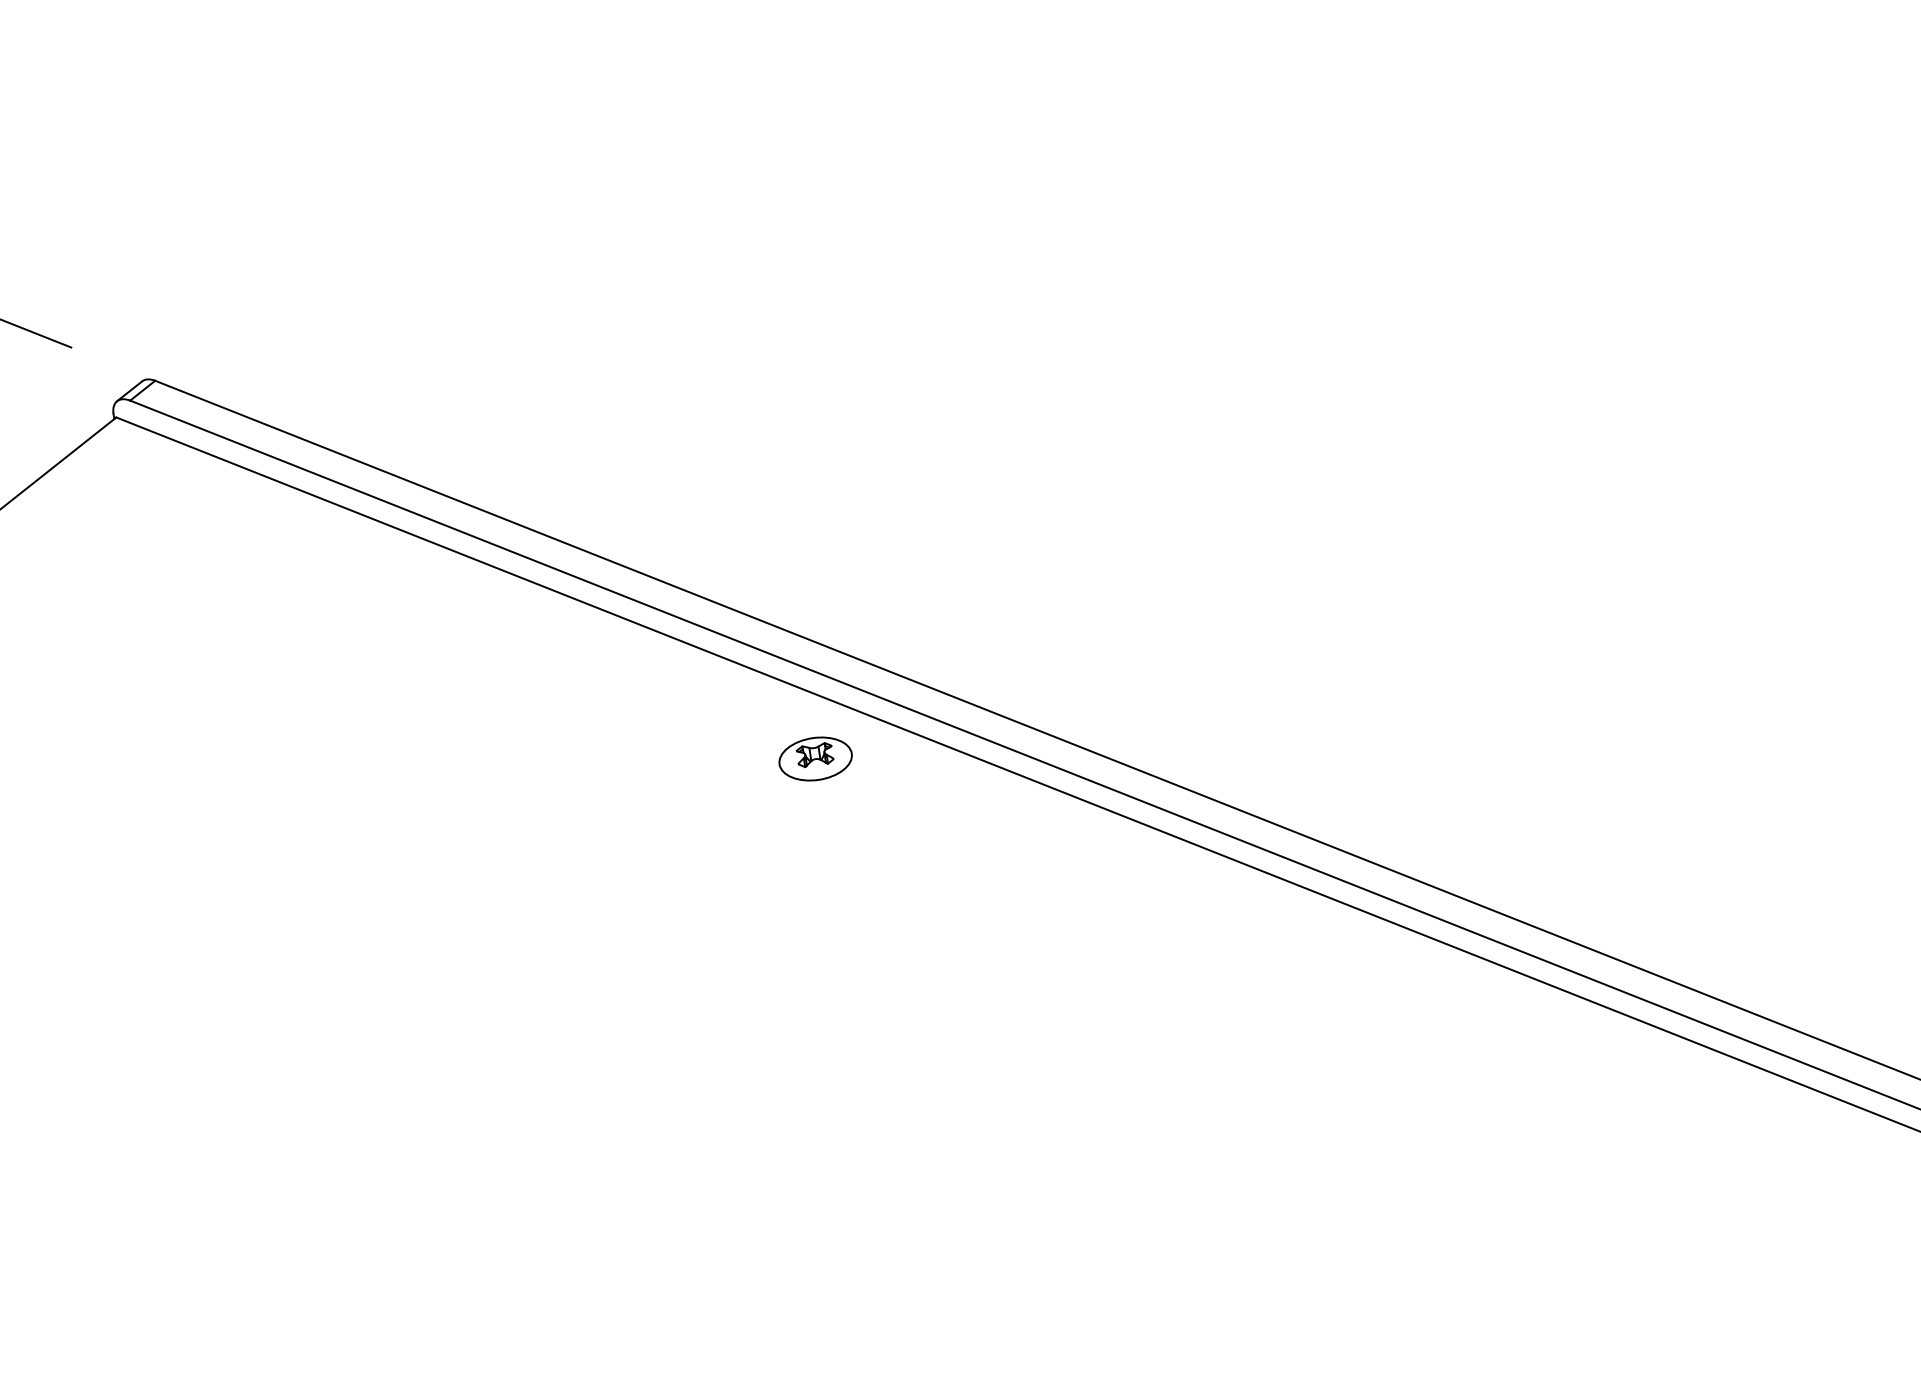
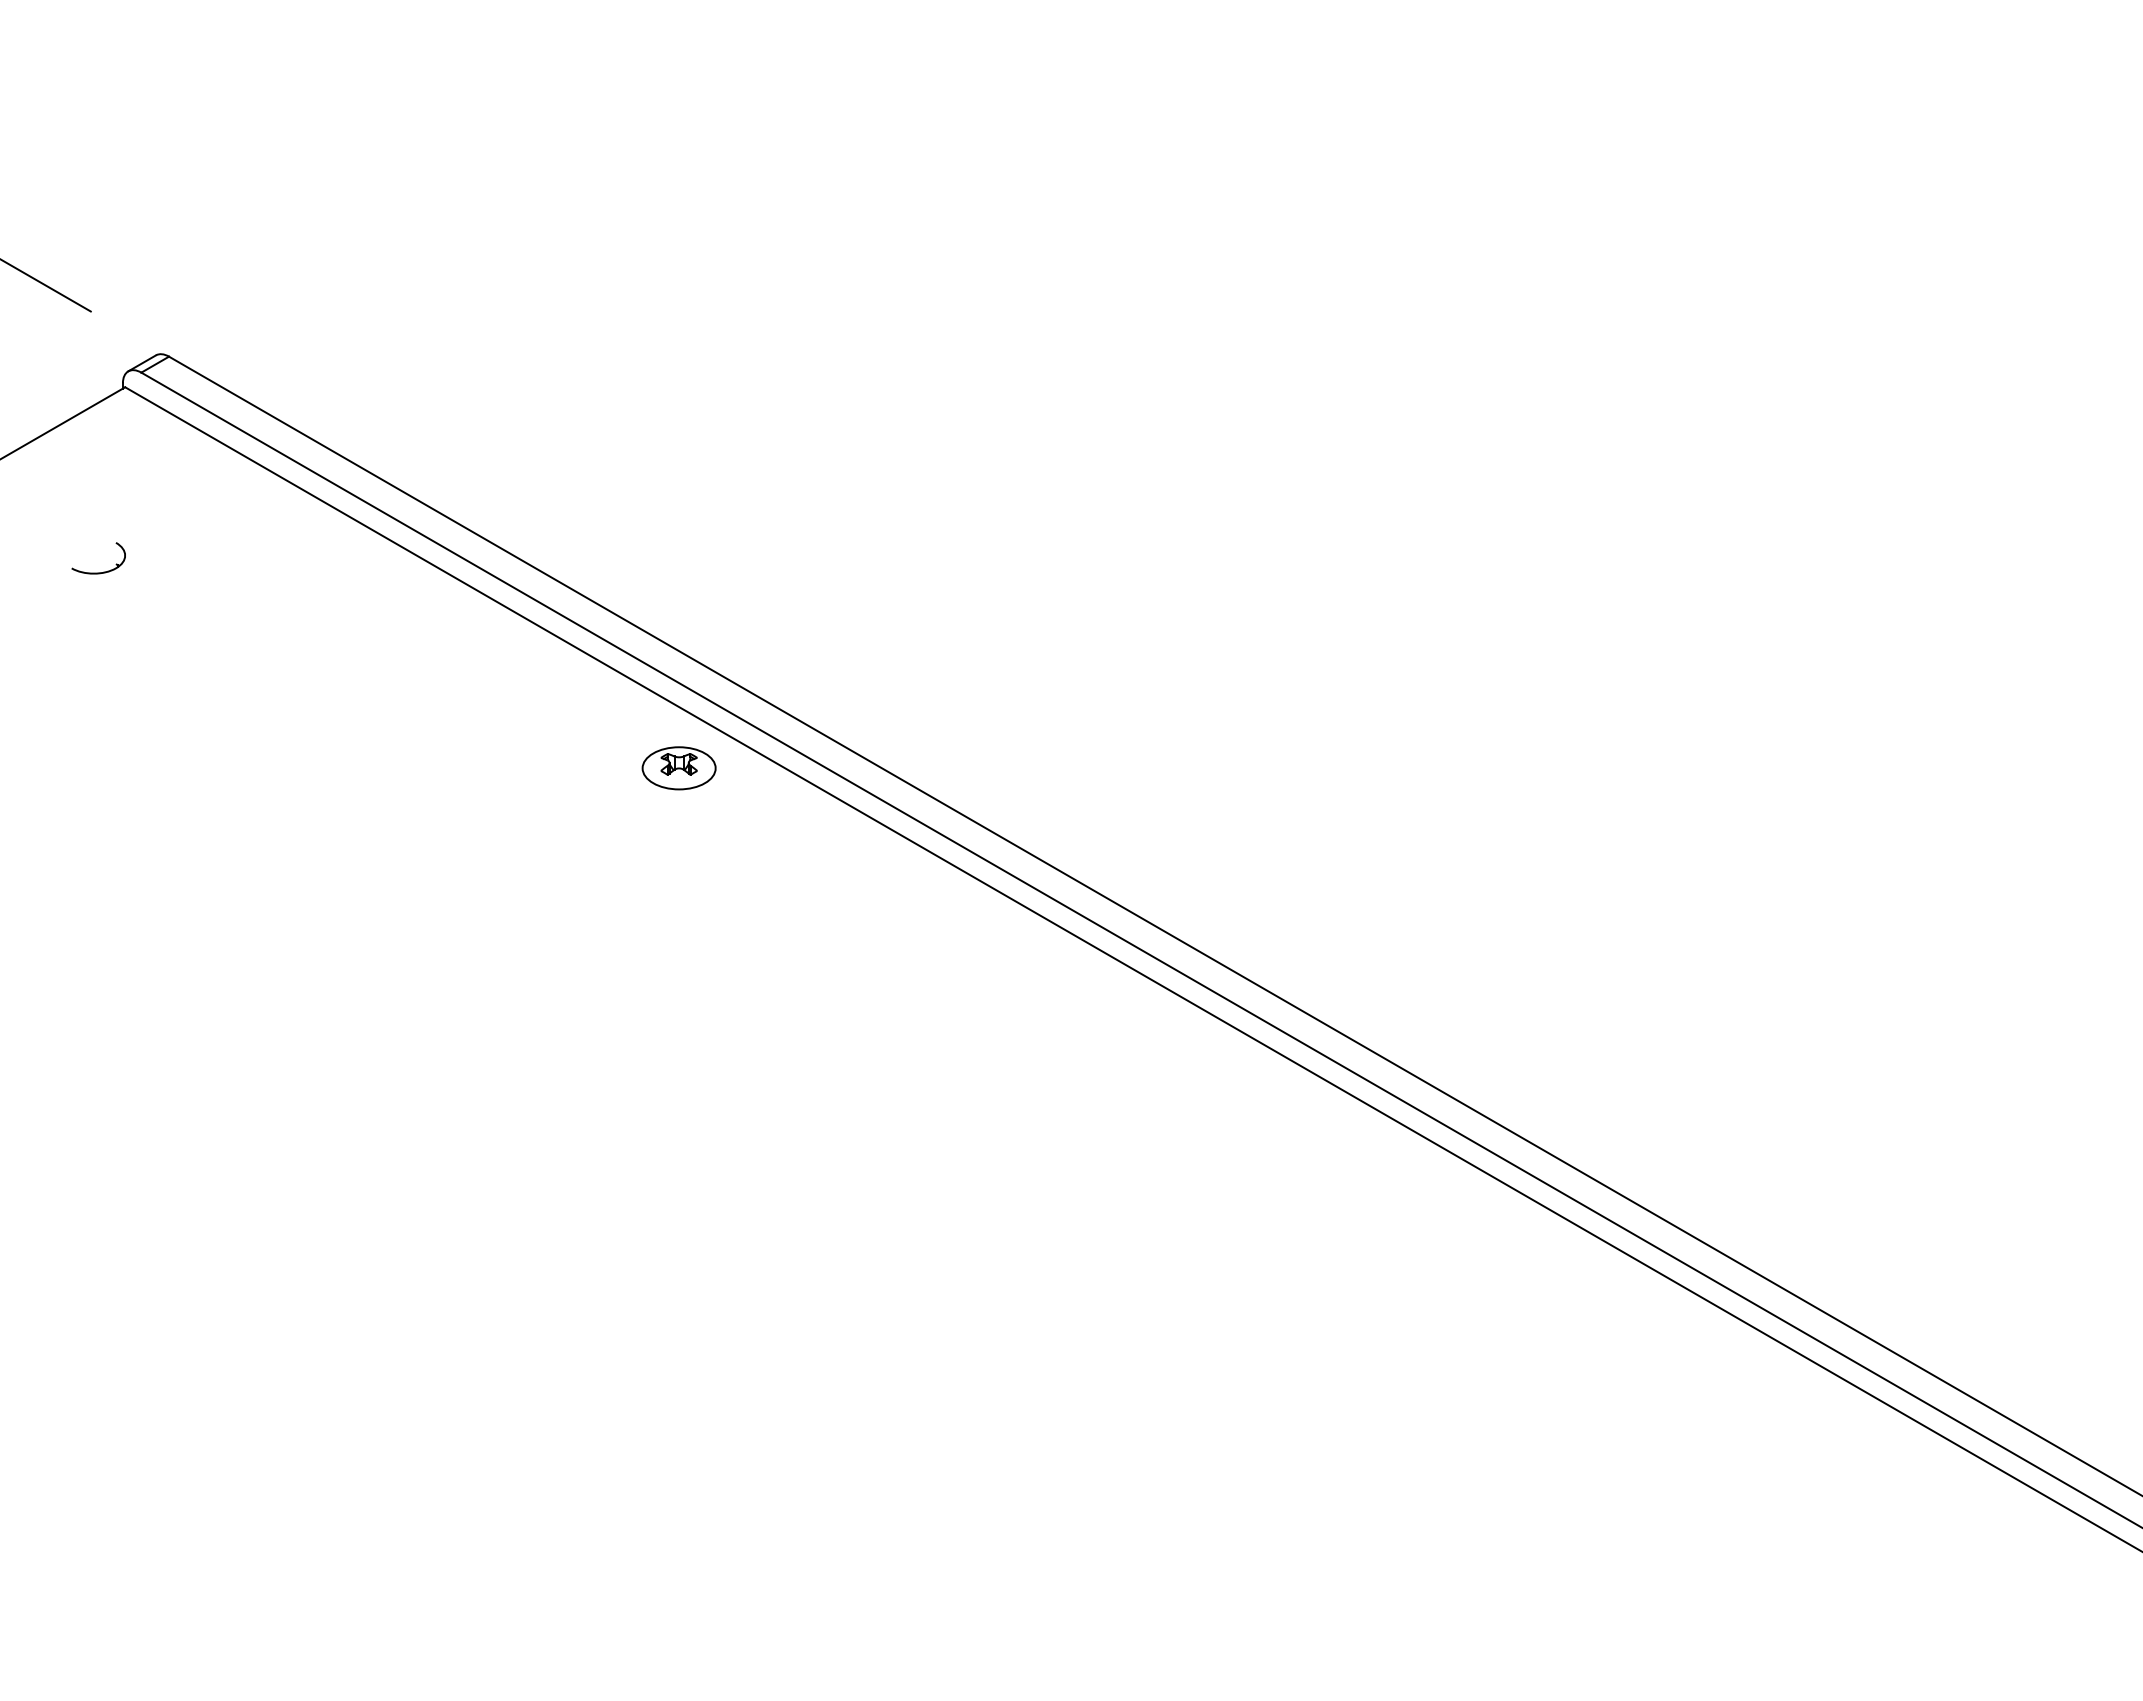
part: (121, 602) -> (103, 571), added
part: (815, 759) -> (678, 768), moved

